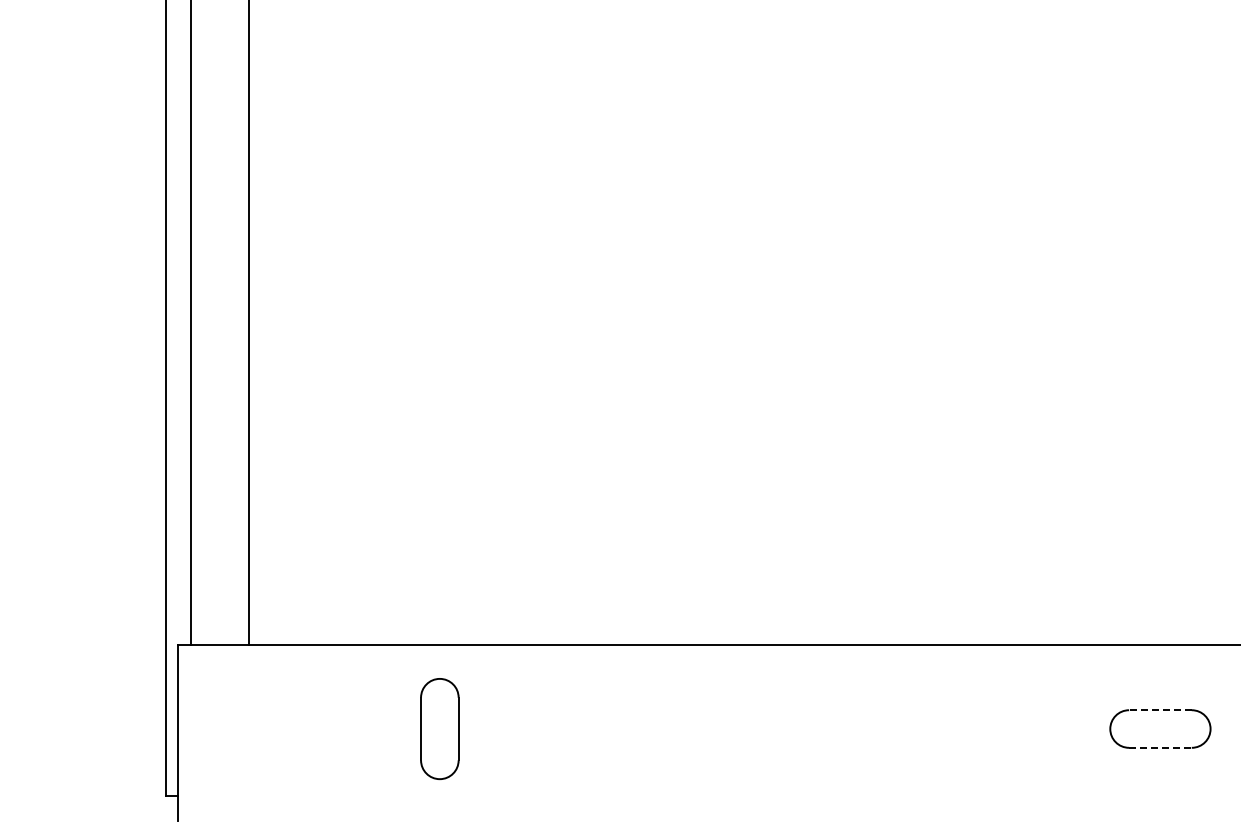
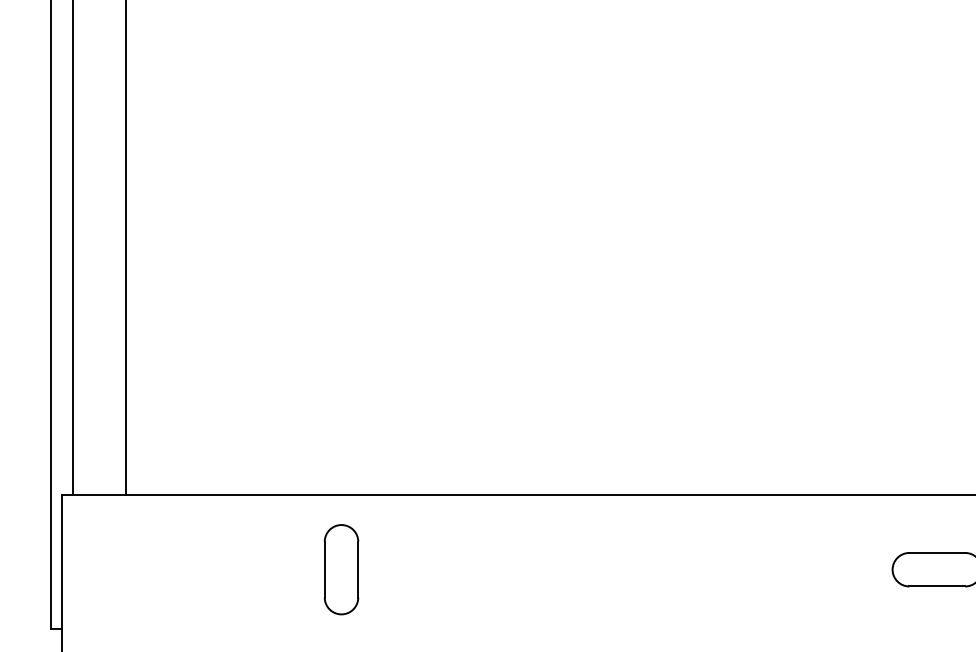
line: (1159, 710) -> (936, 553), dashed -> solid
part: (439, 729) -> (341, 570), moved
line: (1160, 747) -> (937, 586), dashed -> solid

